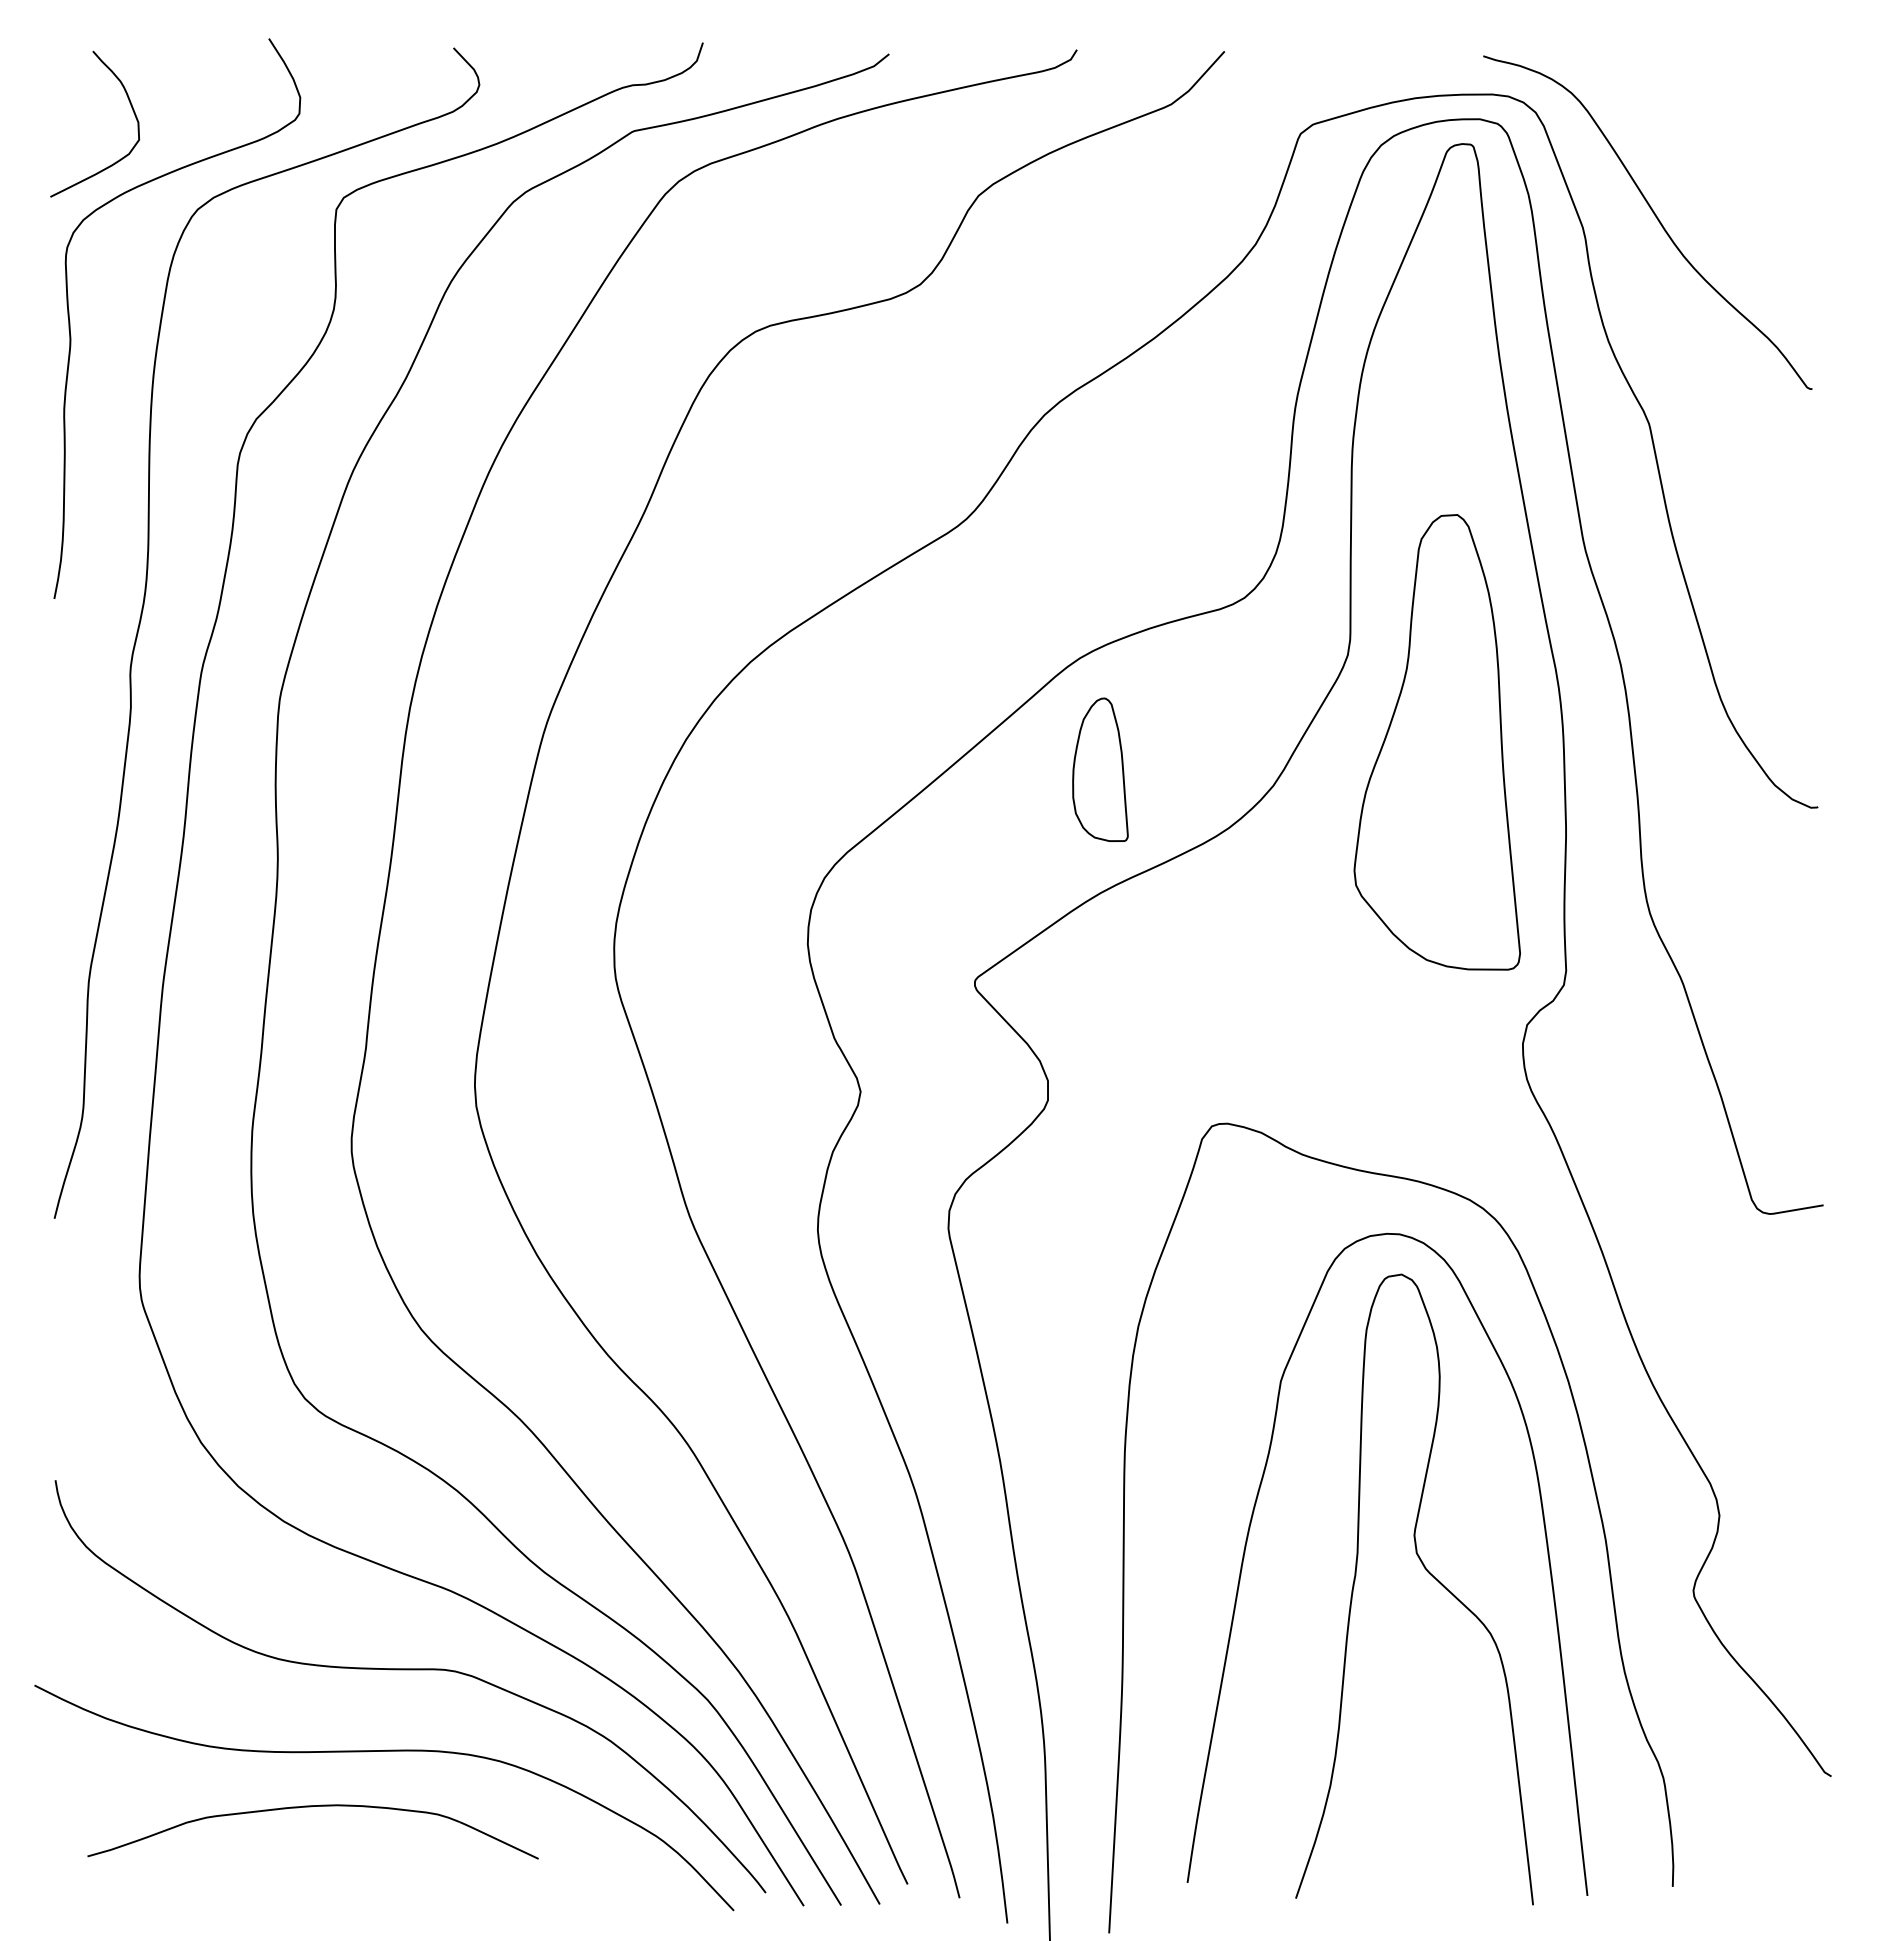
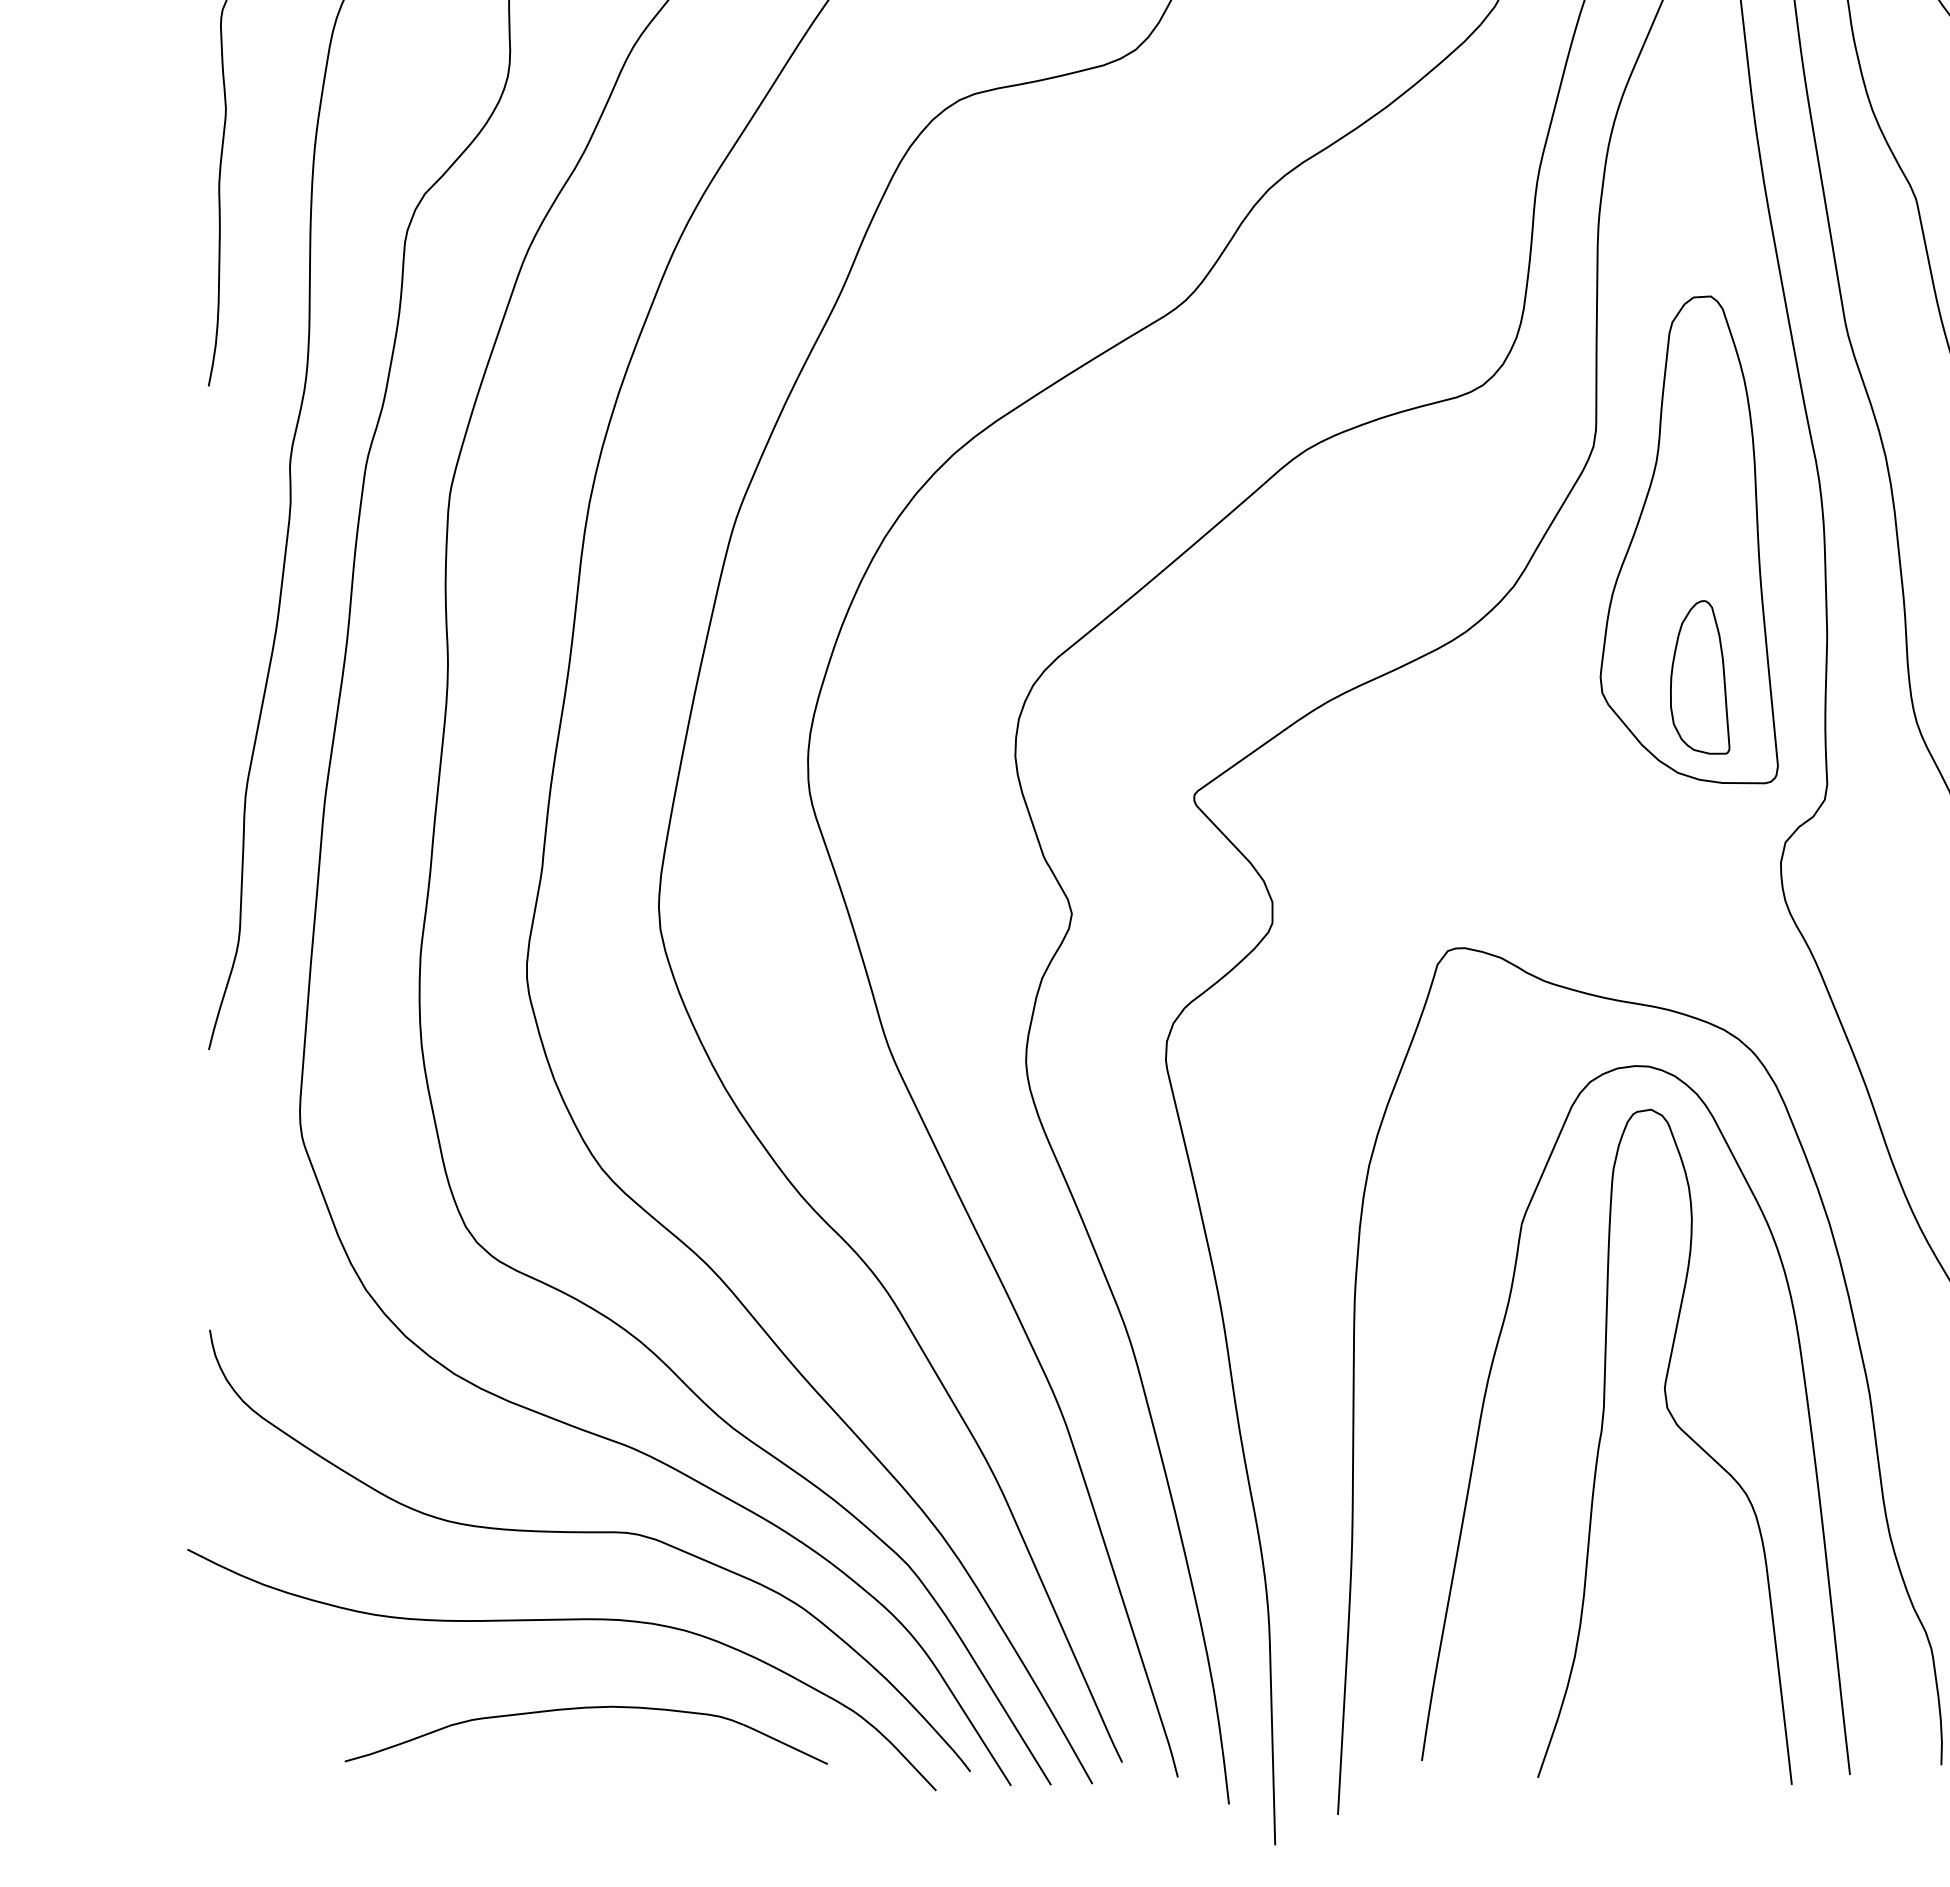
part: (1100, 769) -> (1700, 677), moved
part: (311, 1807) -> (584, 1709), moved

